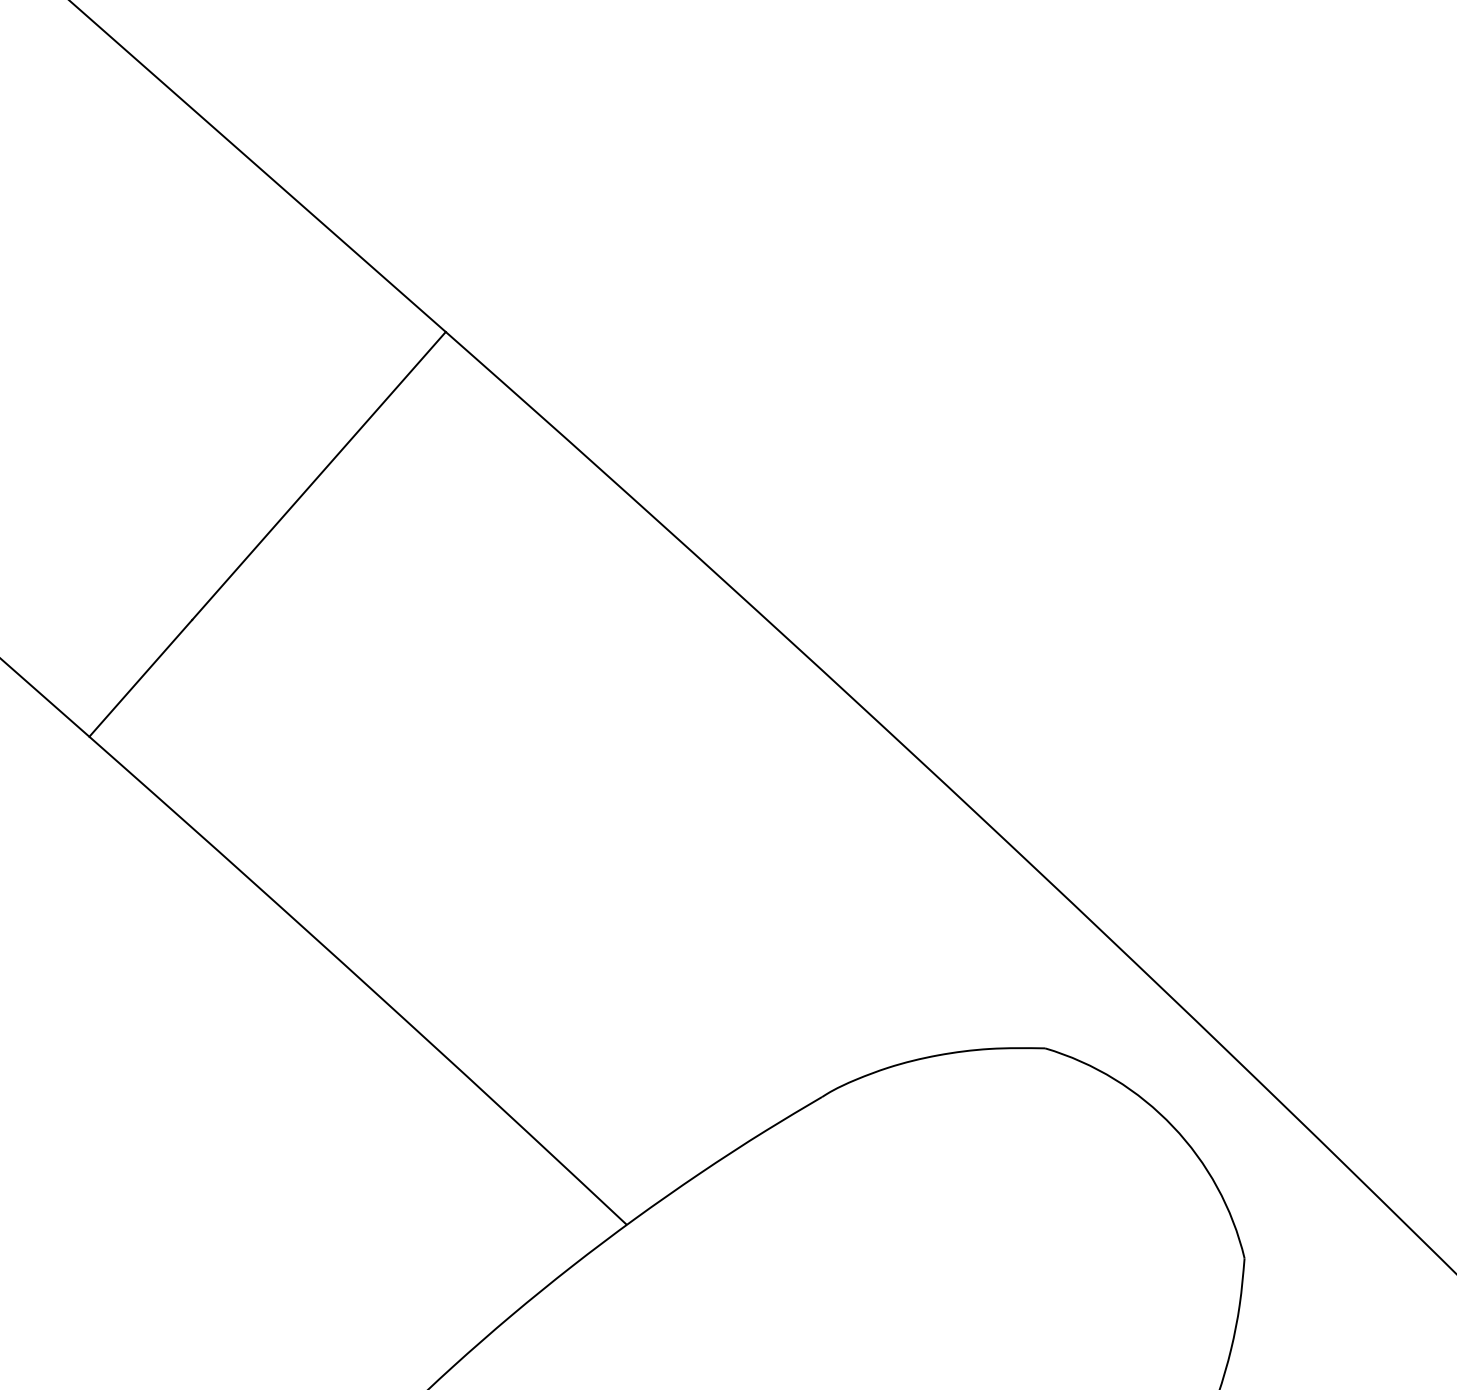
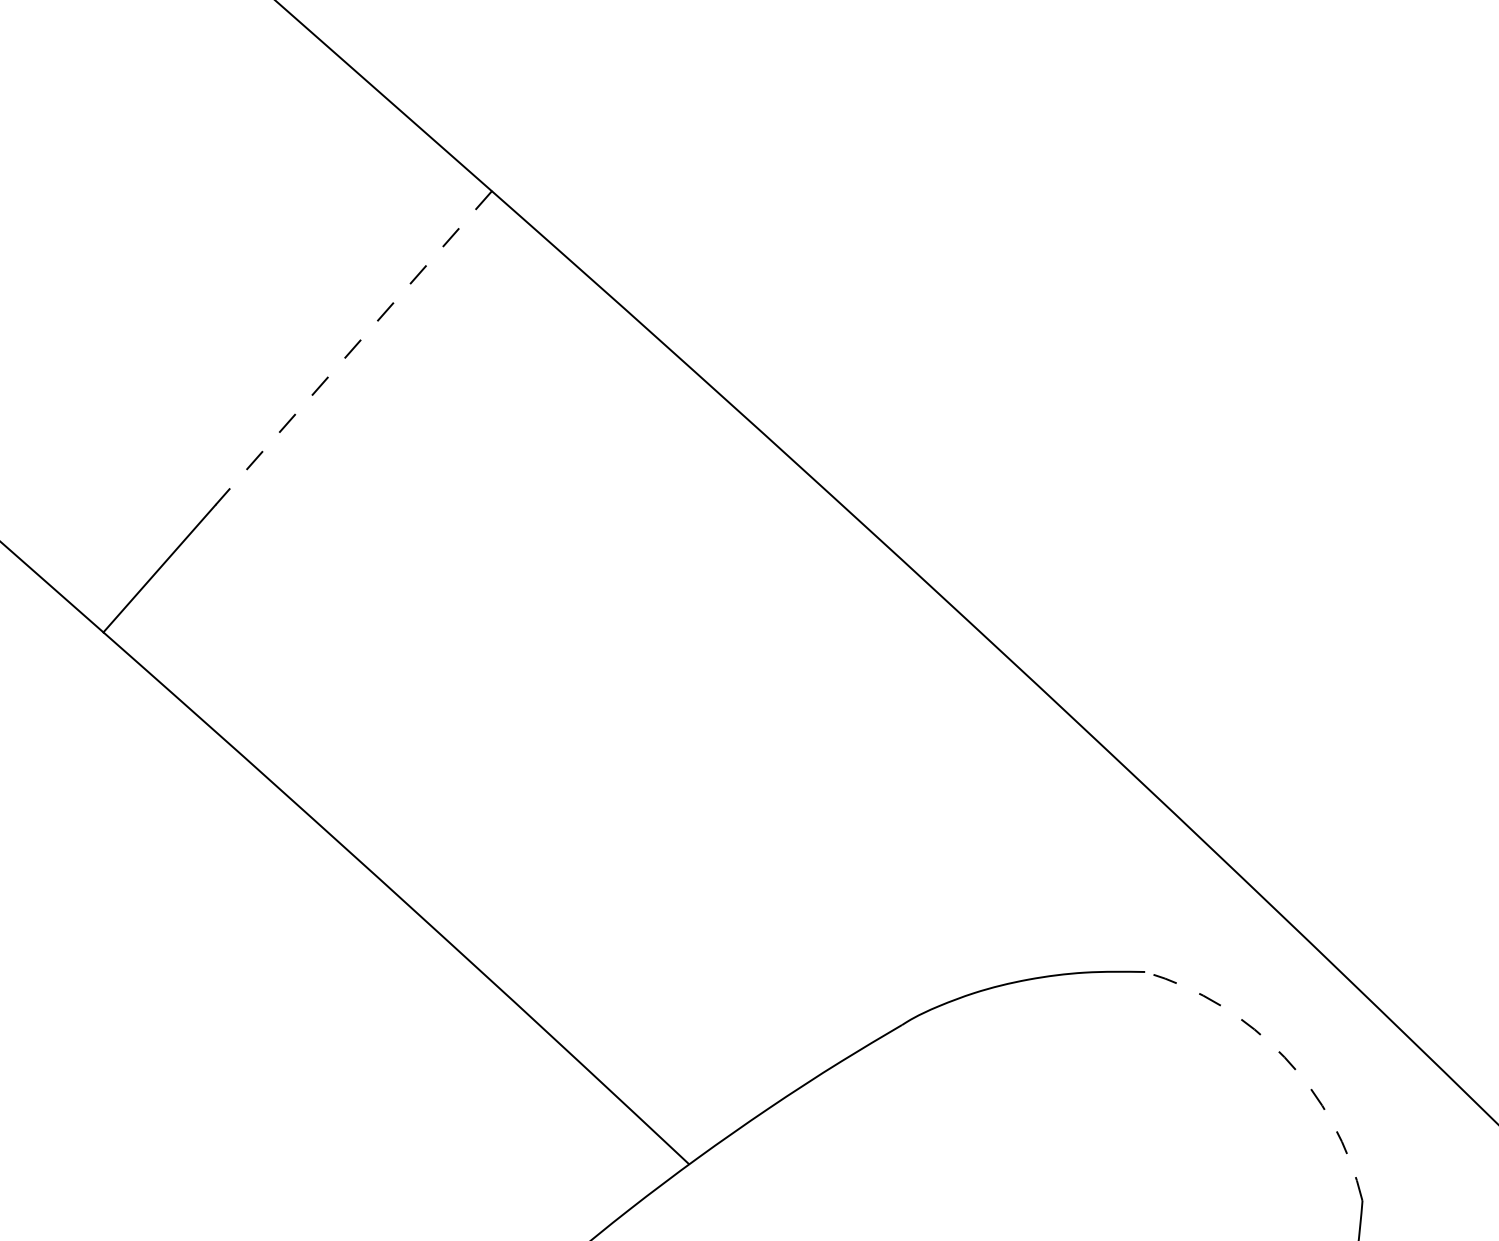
line: (319, 475) -> (354, 347), solid -> dashed
arc: (1173, 1126) -> (1285, 1057), solid -> dashed

